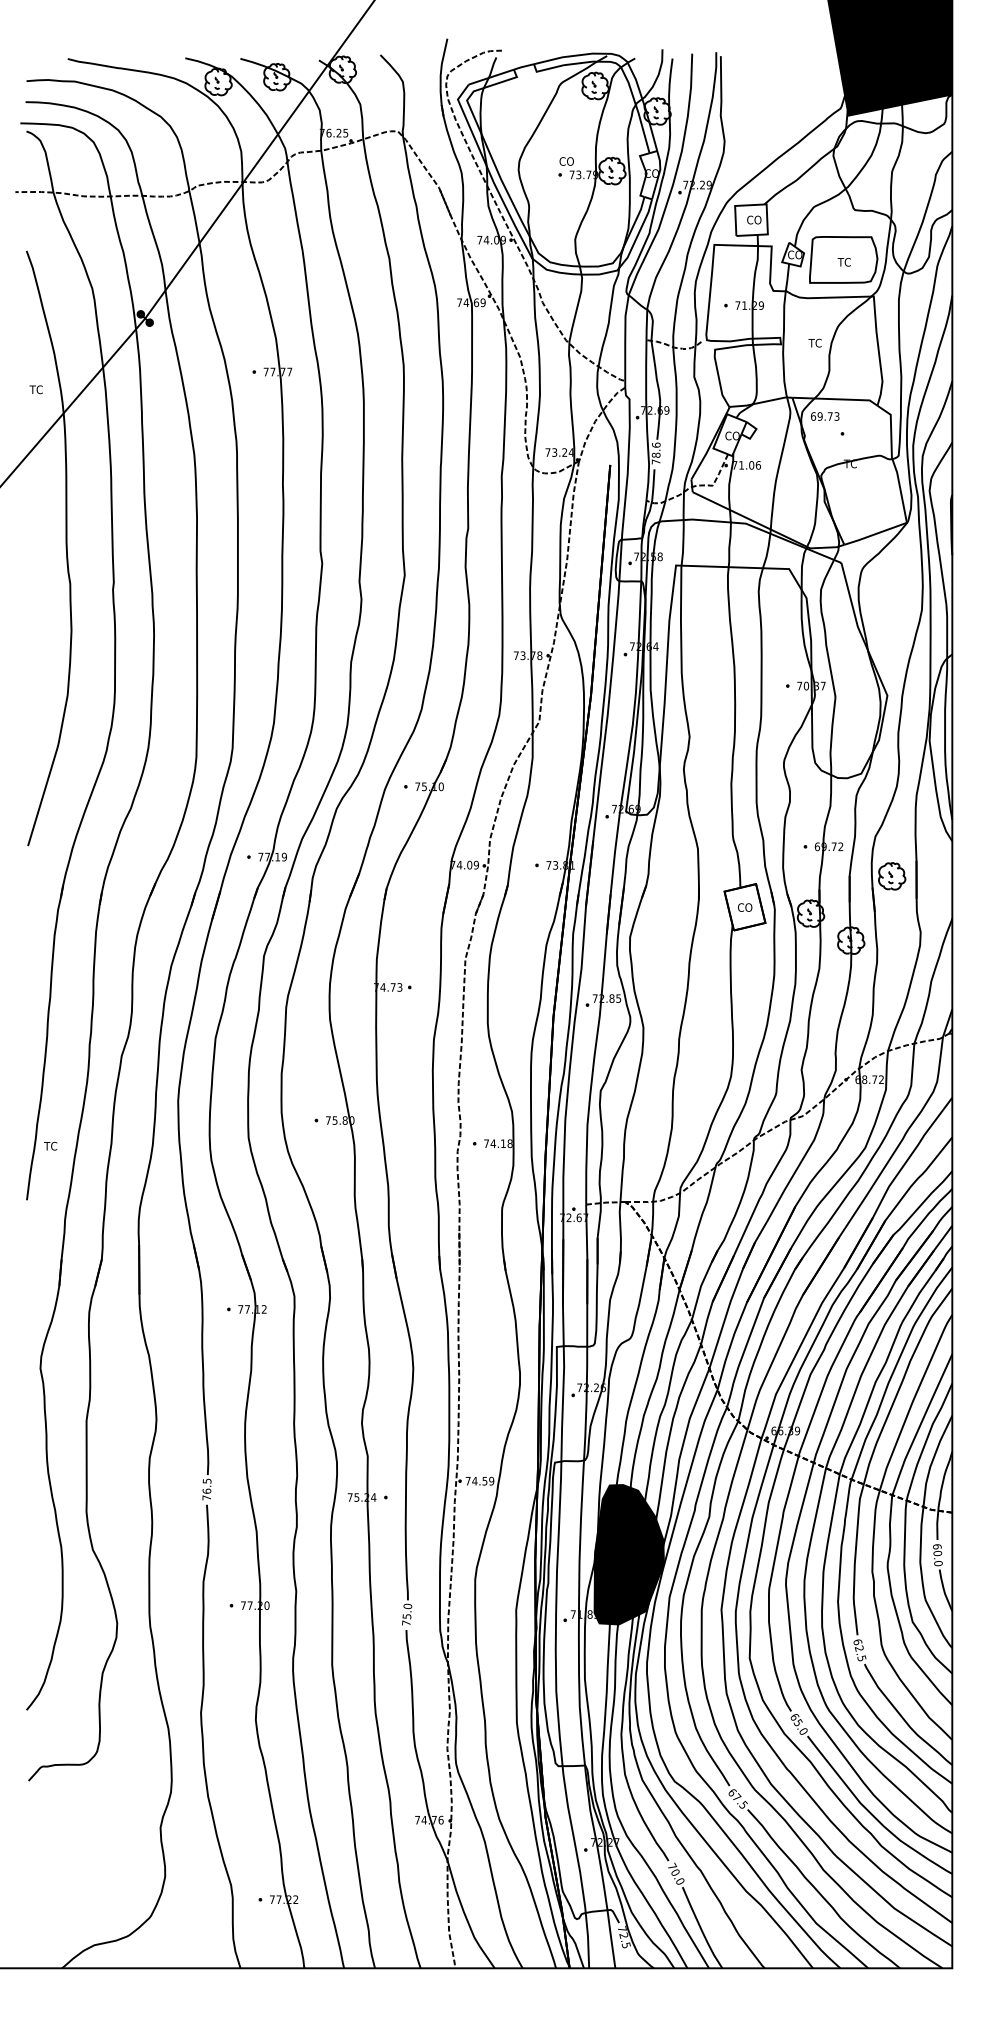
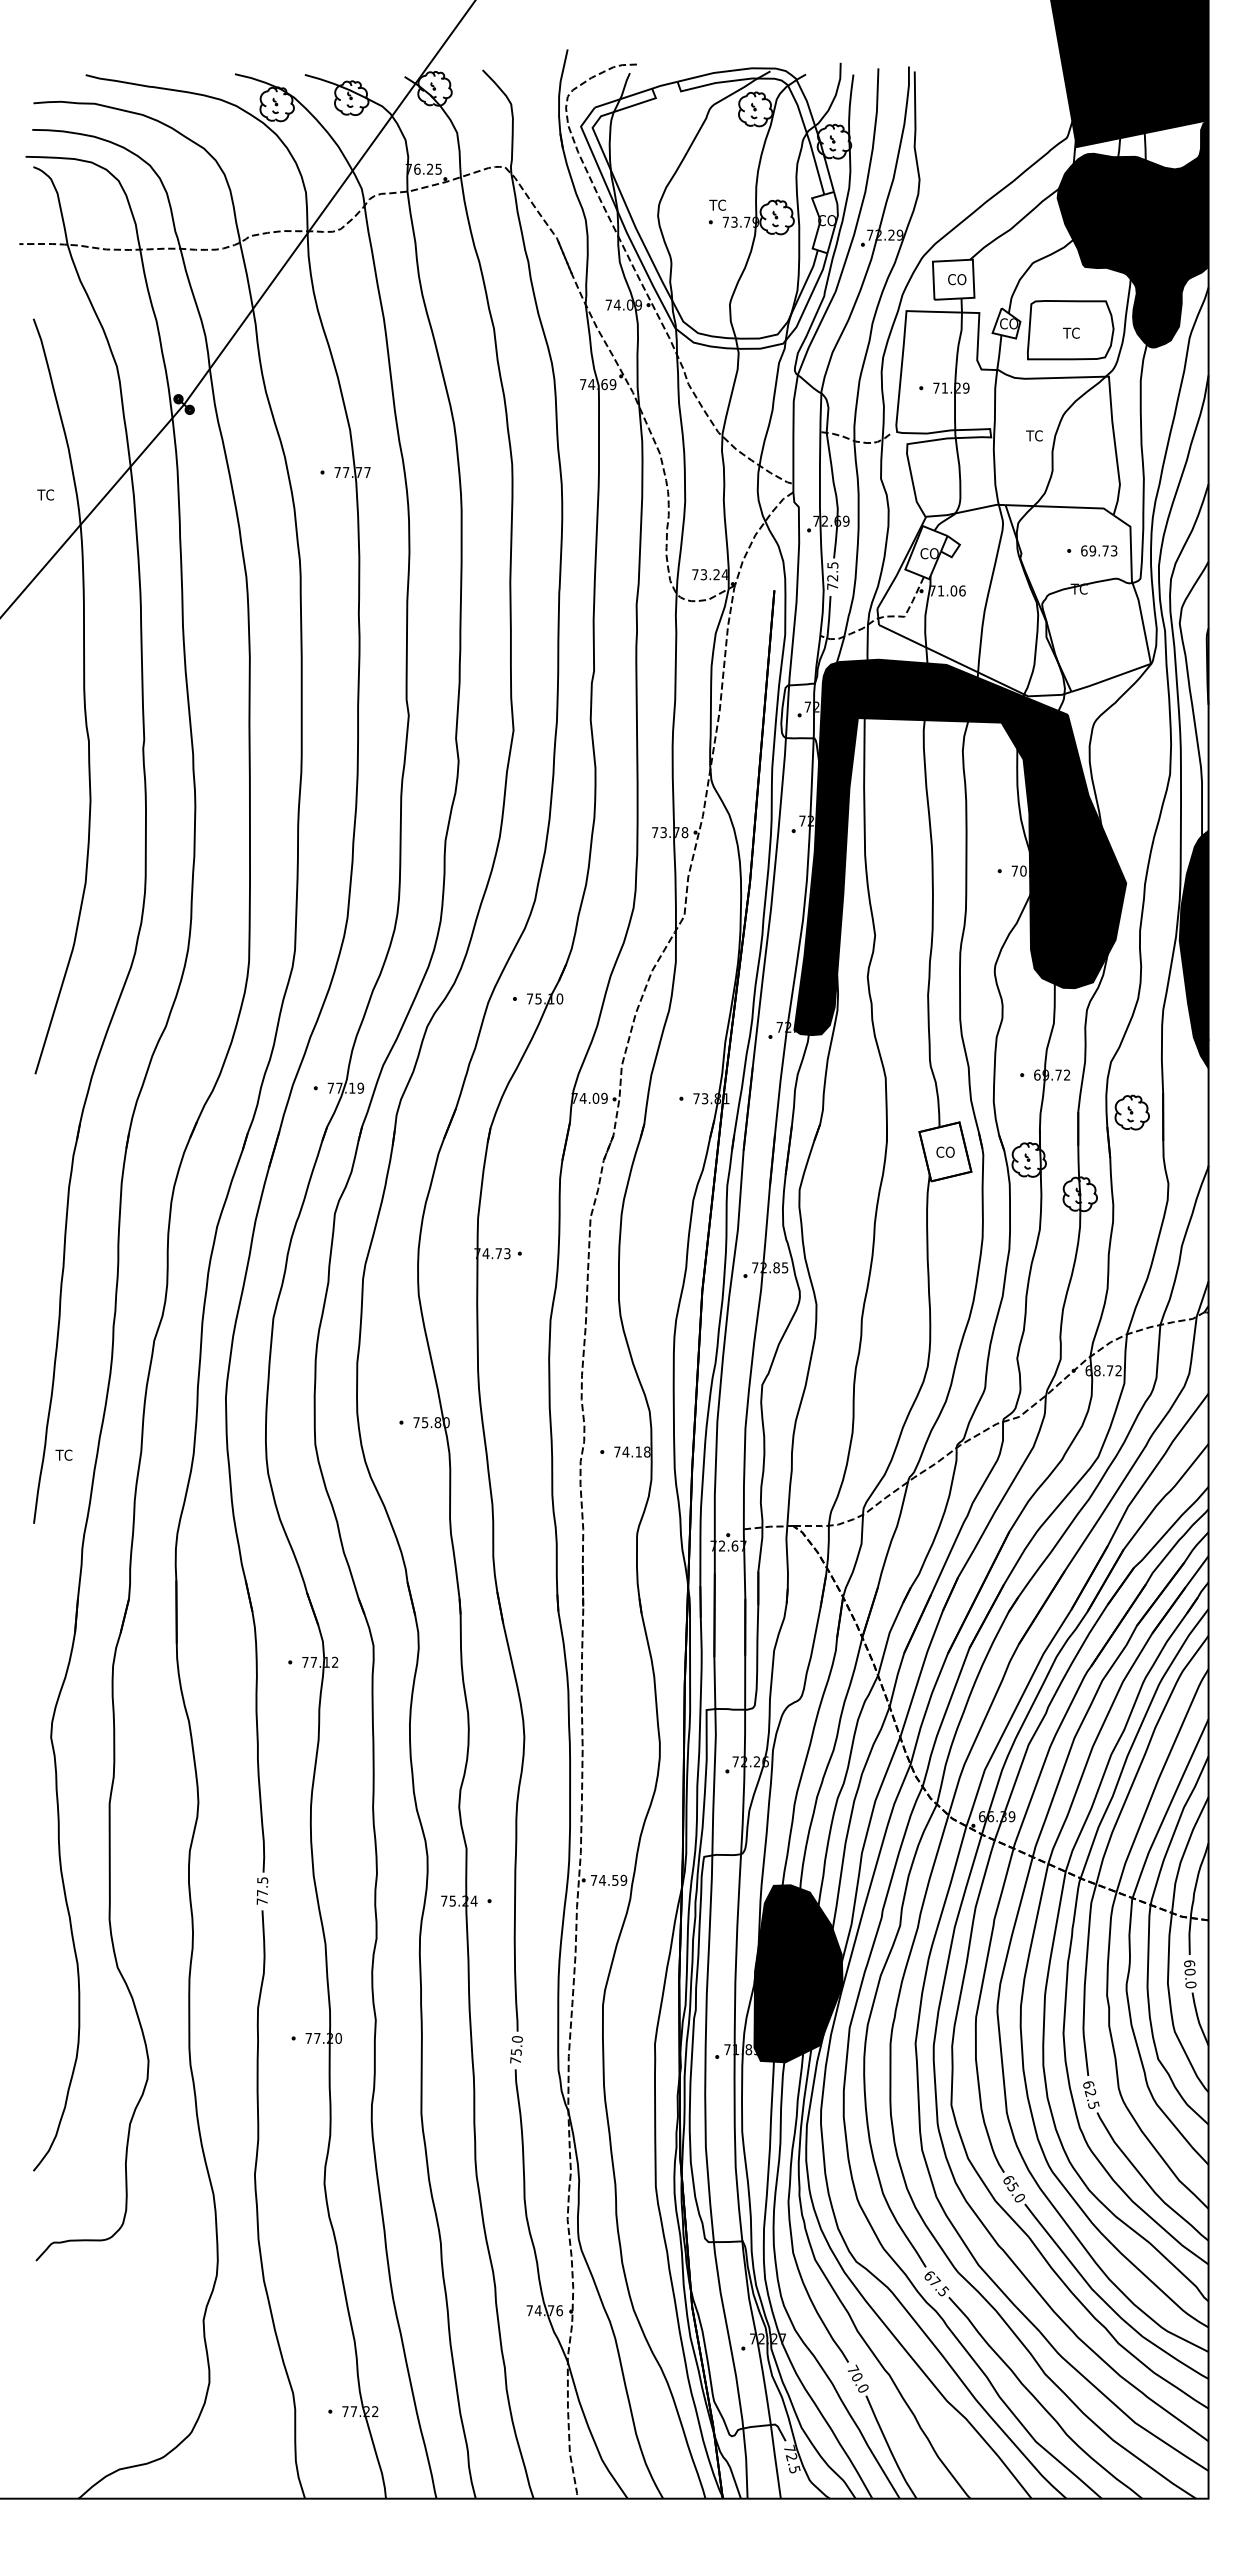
text: (566, 160) -> (718, 204), CO -> TC
fill: (892, 183) -> (1132, 233), added
text: (825, 416) -> (1099, 550), moved
text: (656, 450) -> (832, 571), 78.6 -> 72.5
fill: (756, 667) -> (960, 847), added
fill: (940, 747) -> (1193, 949), added
text: (206, 1490) -> (261, 1892), 76.5 -> 77.5

